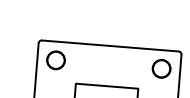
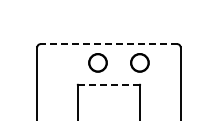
line: (109, 46) -> (108, 44), solid -> dashed
circle: (55, 59) -> (97, 62), moved
circle: (161, 68) -> (139, 62), moved
line: (106, 86) -> (108, 84), solid -> dashed

